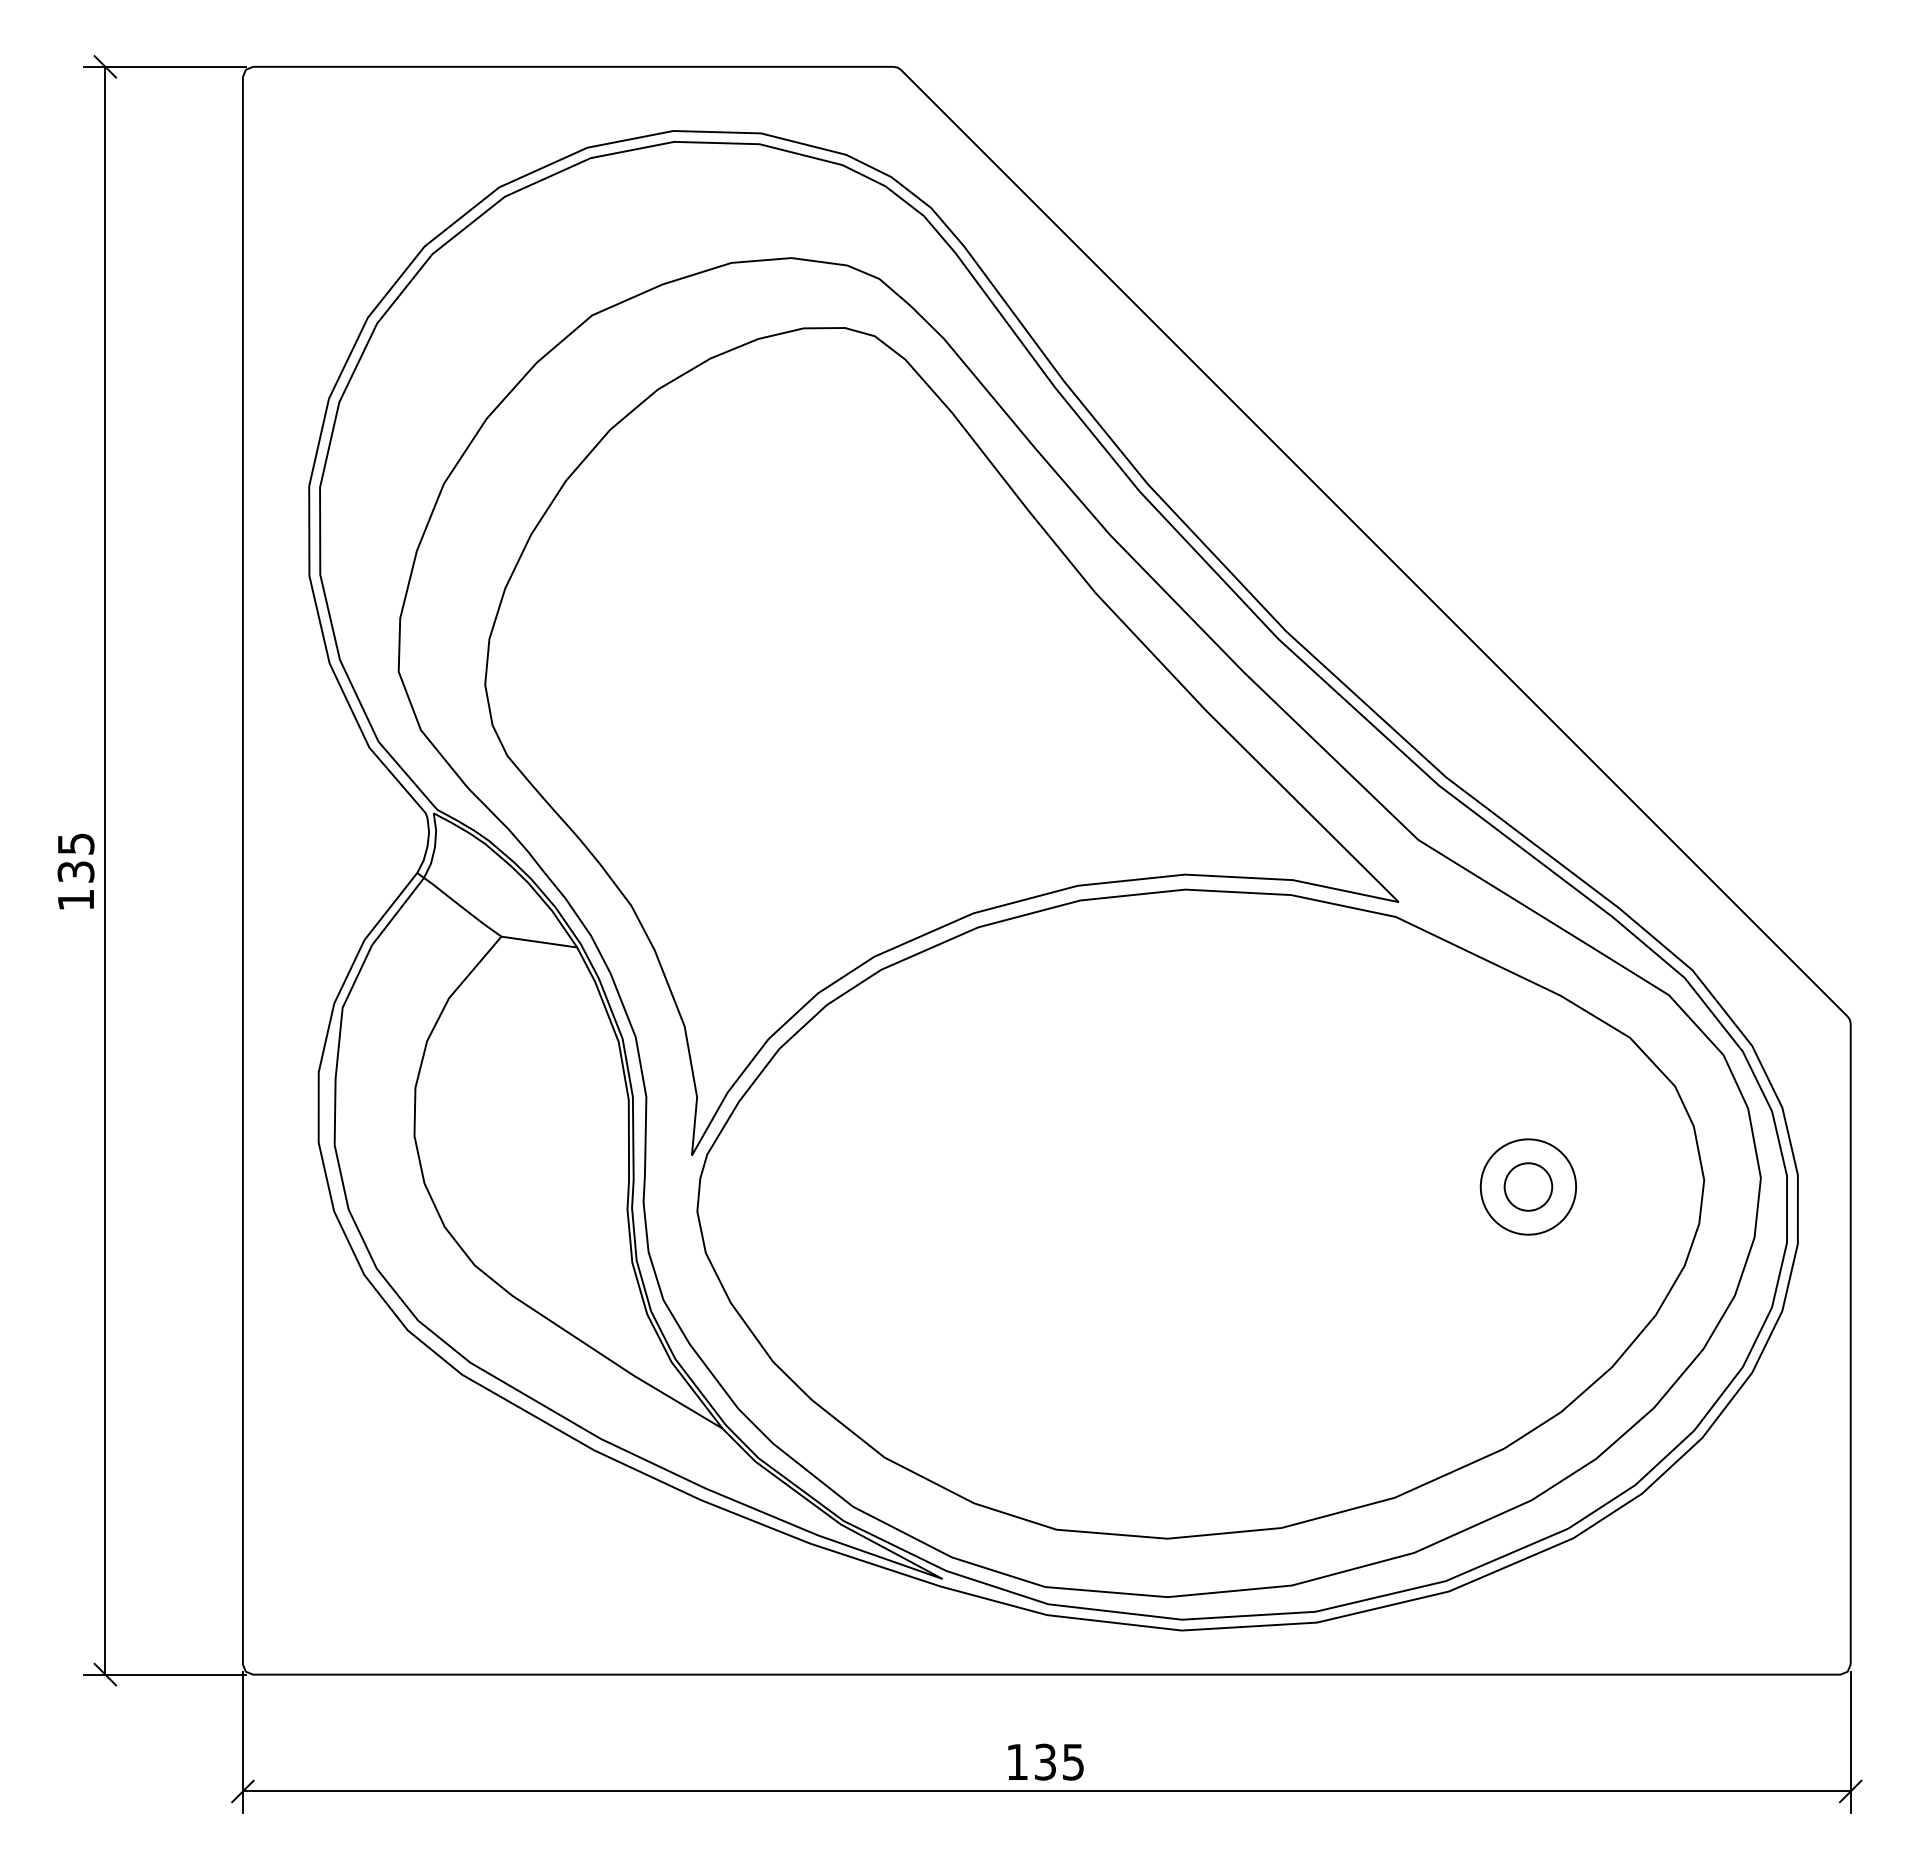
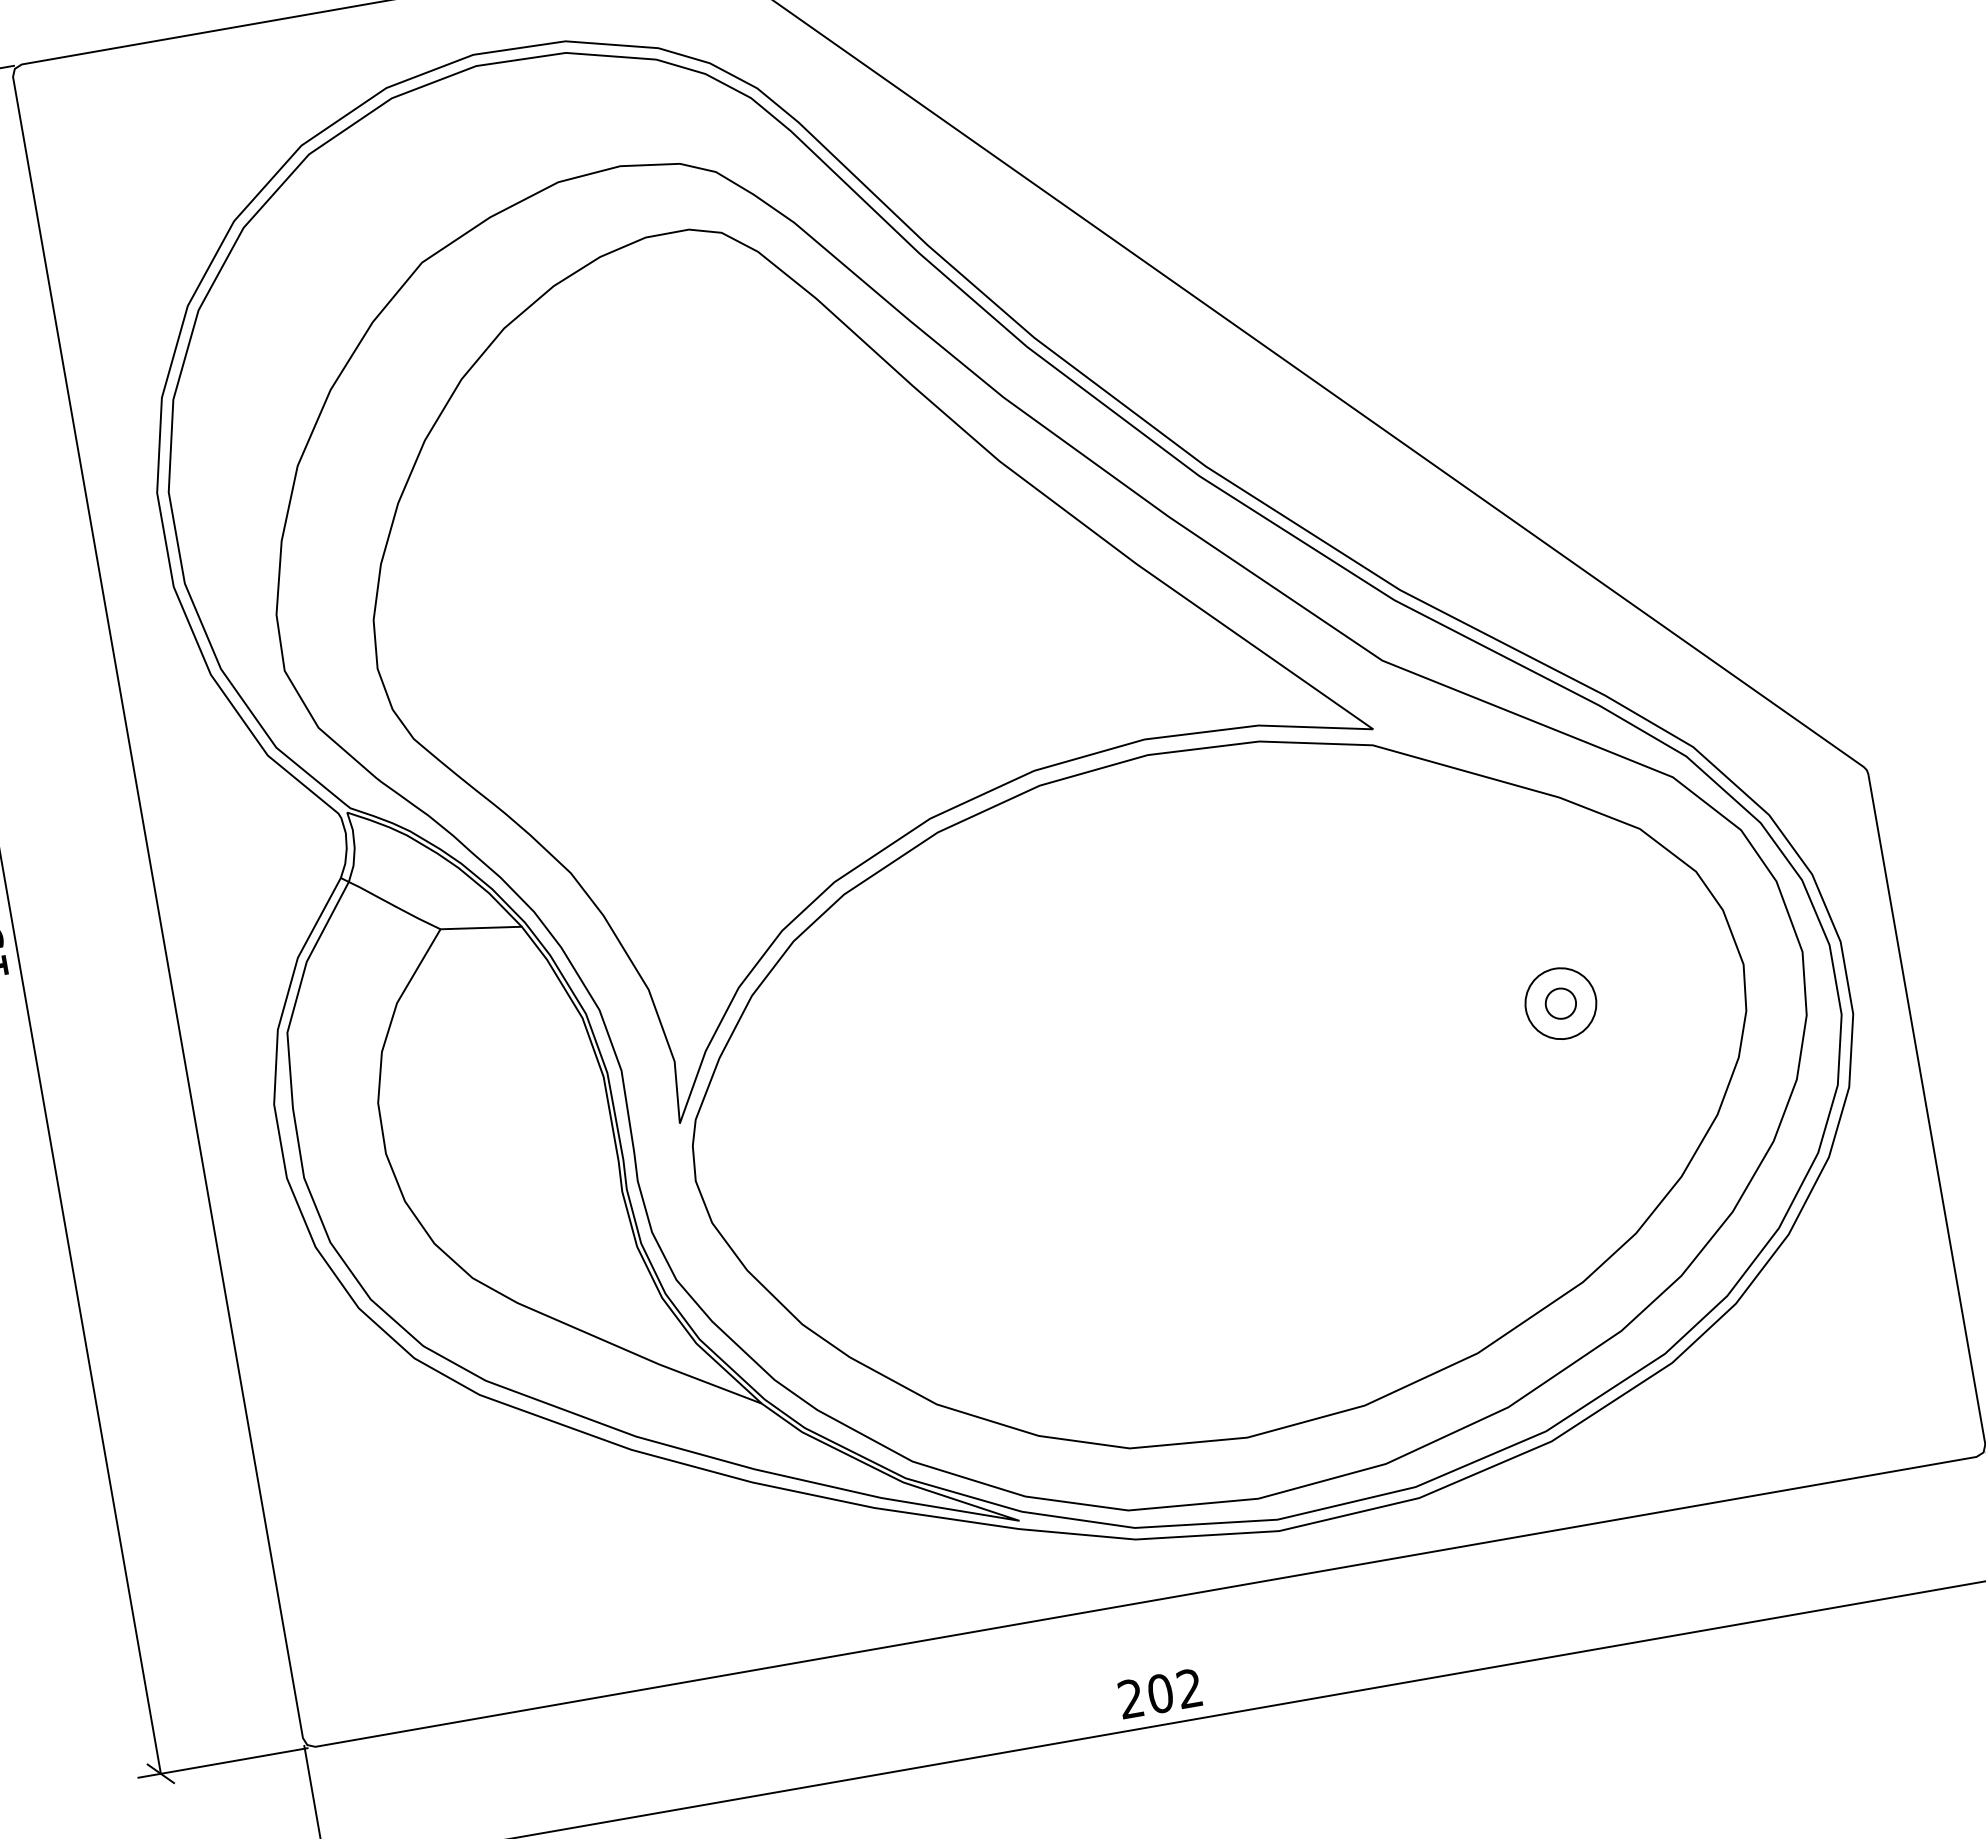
circle: (1528, 1186) -> (1560, 1003), size x0.6
circle: (1528, 1186) -> (1560, 1003), size x0.7
text: (1044, 1761) -> (1159, 1693), 135 -> 202

